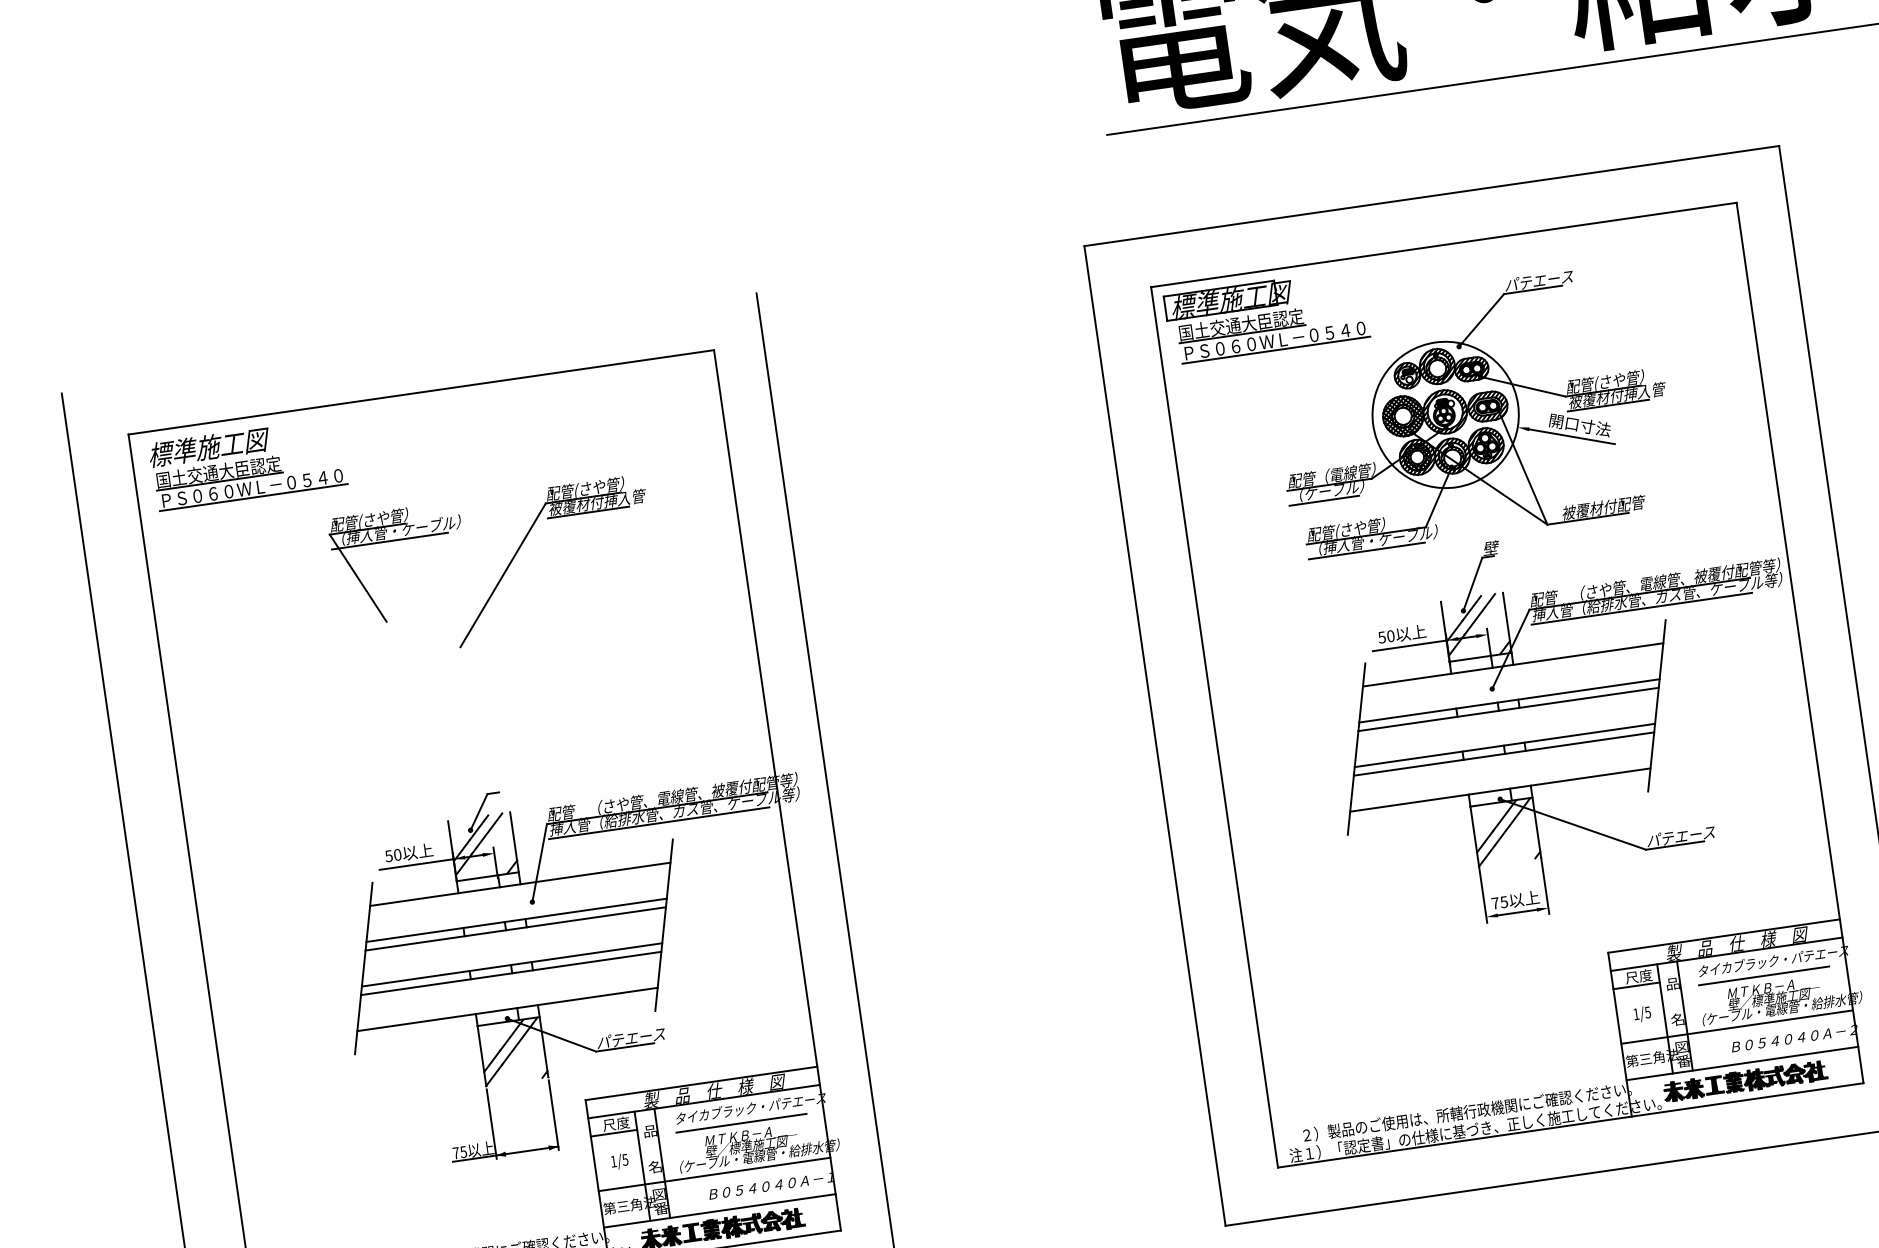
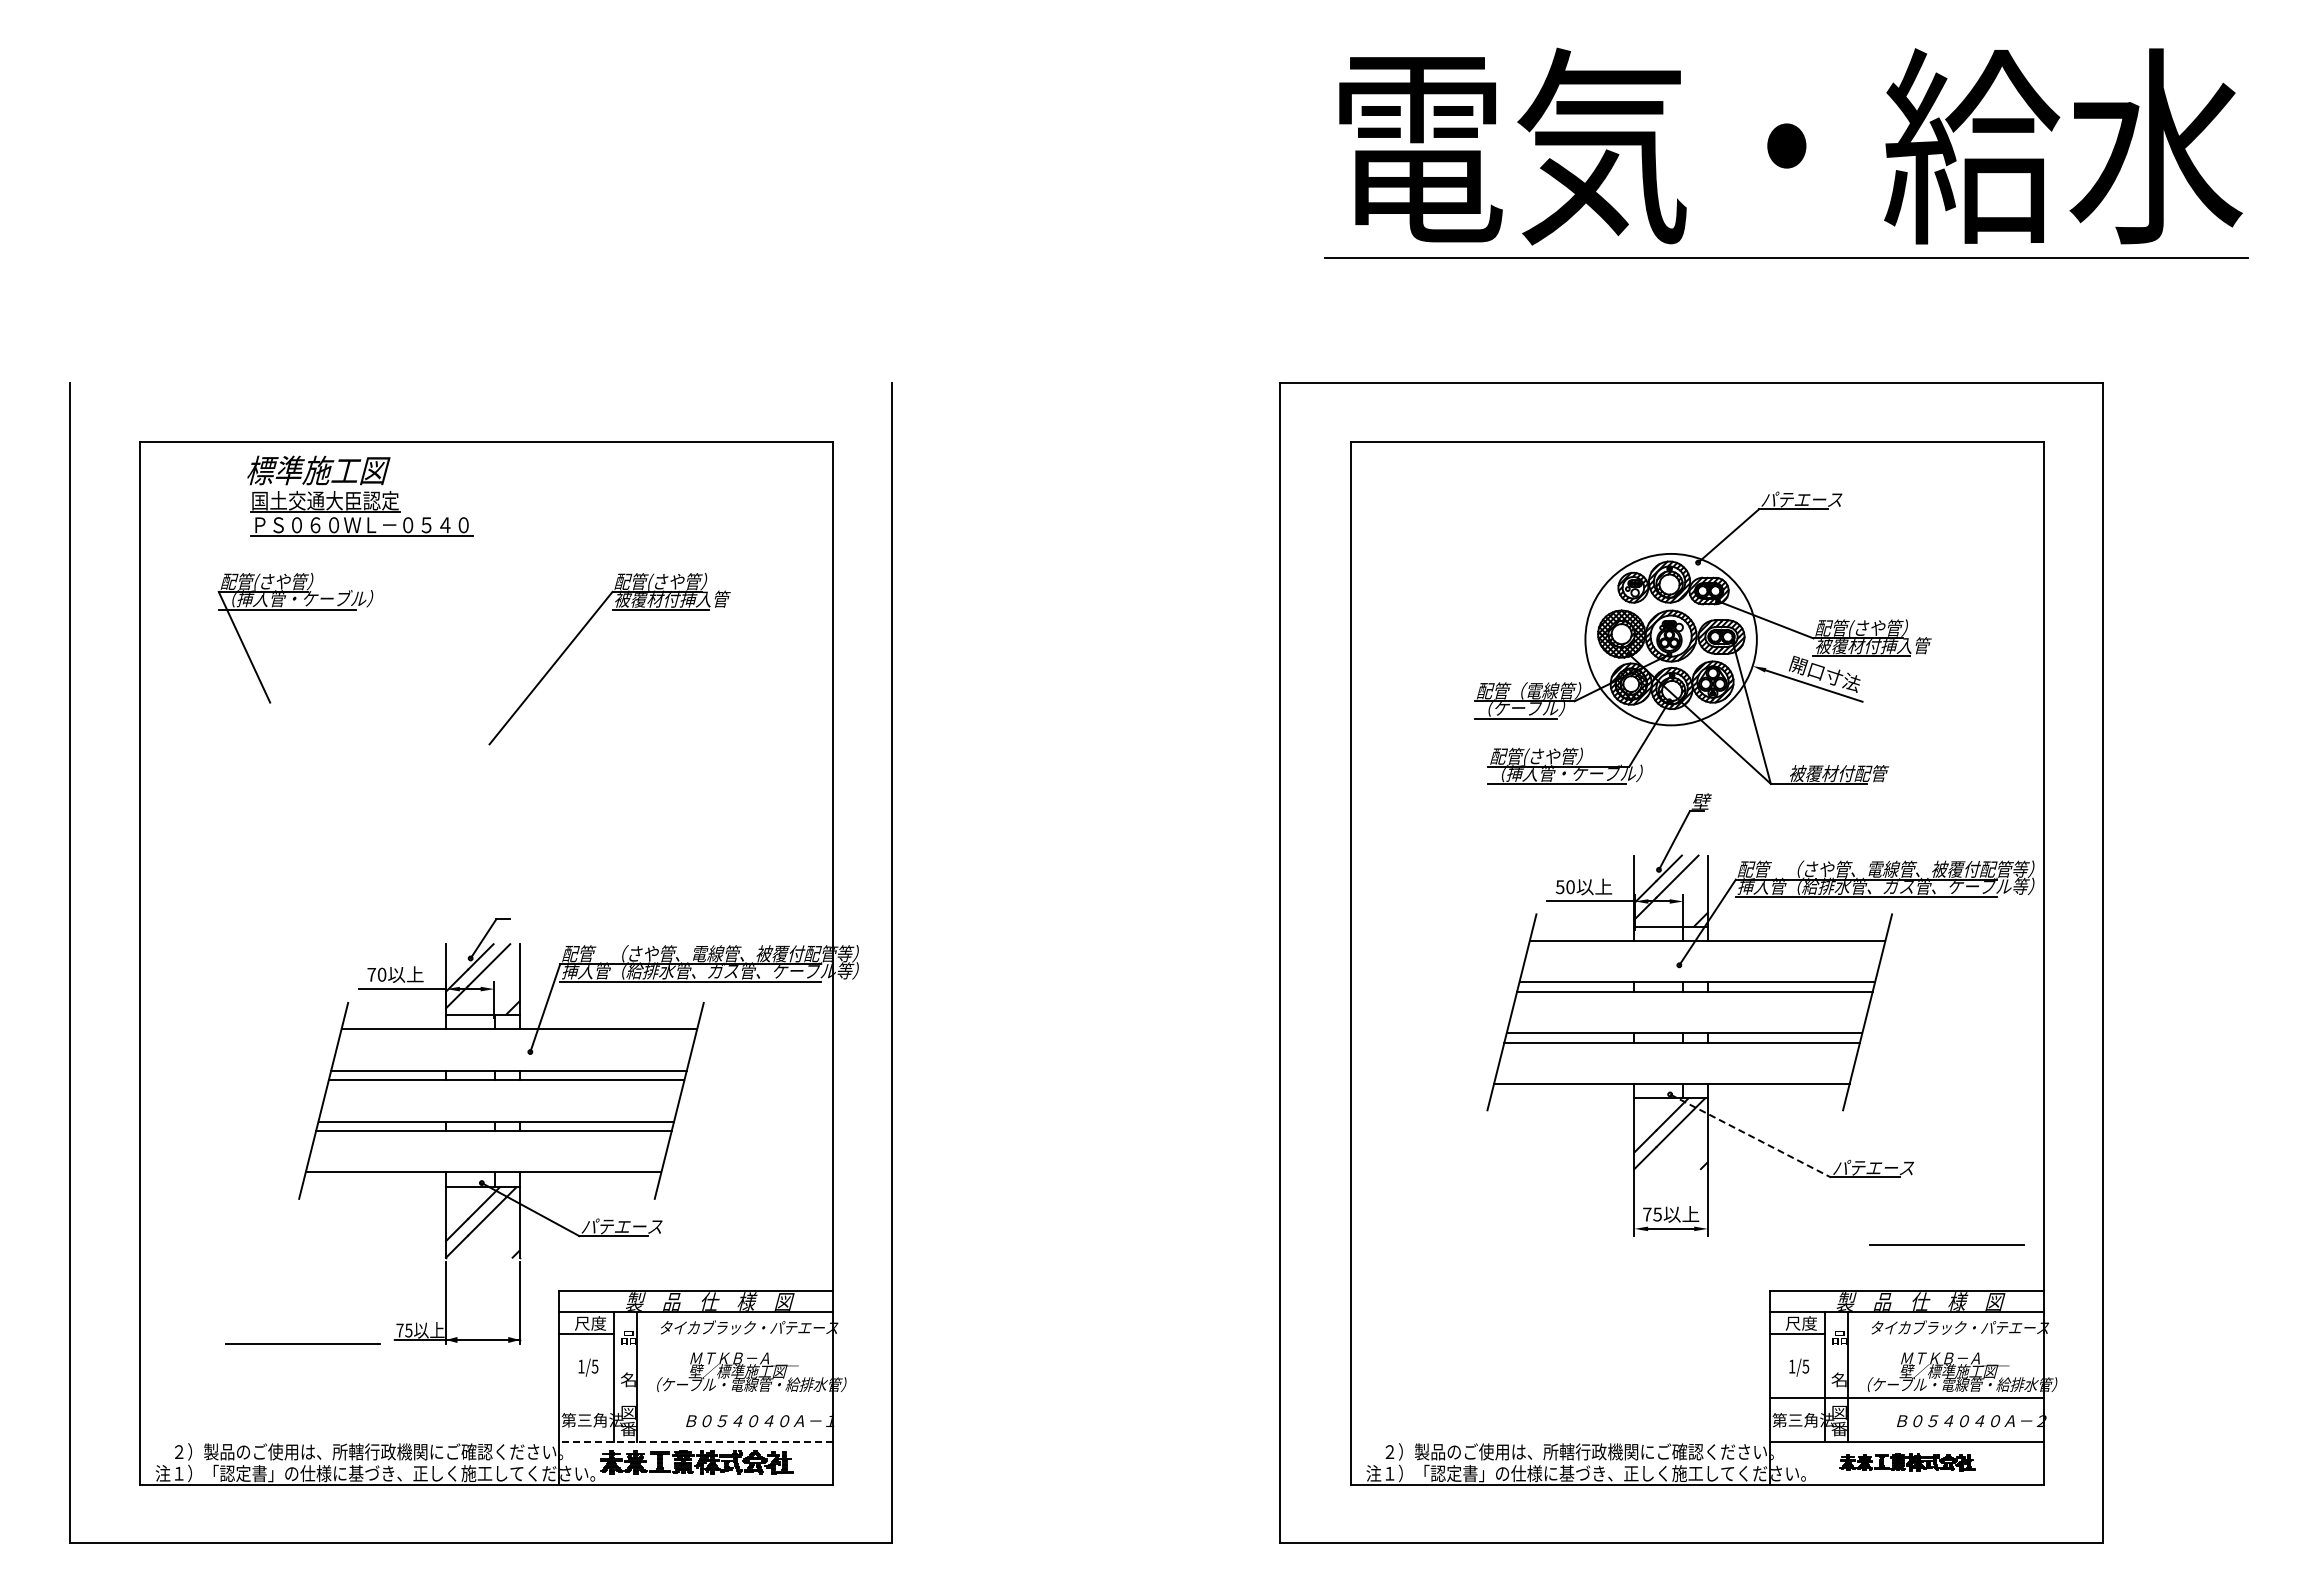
part: (1267, 316) -> (1480, 495), removed
part: (247, 463) -> (360, 495), moved
part: (396, 540) -> (295, 610), moved
line: (1573, 824) -> (1750, 1136), solid -> dashed
text: (388, 855) -> (371, 974), 50 -> 70
line: (1763, 975) -> (1946, 1244), moved
part: (1745, 1081) -> (1907, 1462), size x0.7
line: (741, 1123) -> (302, 1343), moved
line: (714, 1174) -> (696, 1398), removed
line: (719, 1210) -> (695, 1441), solid -> dashed

